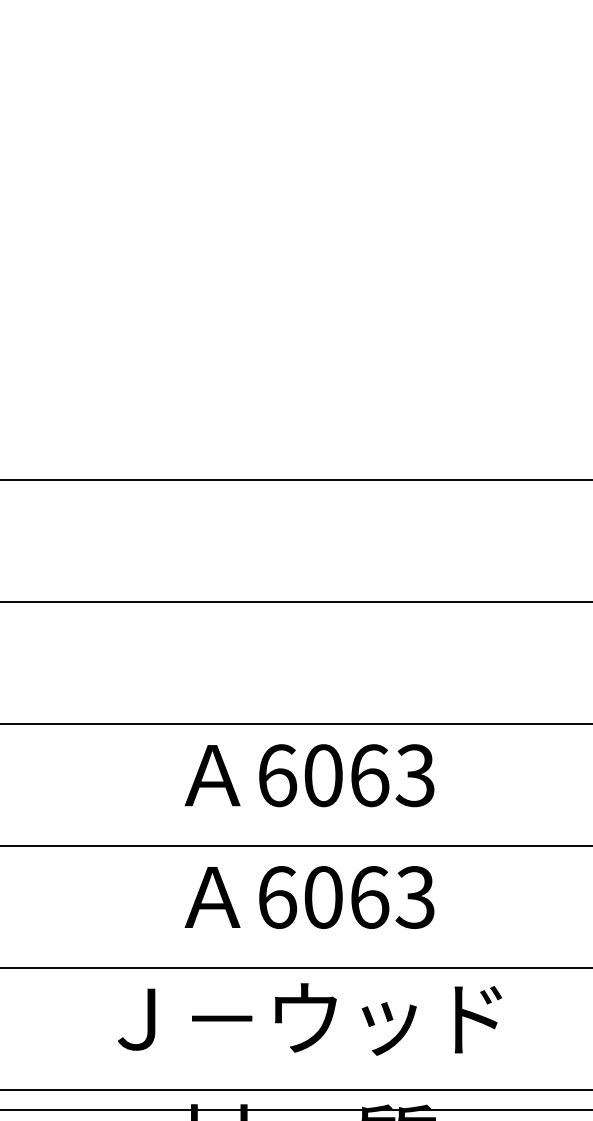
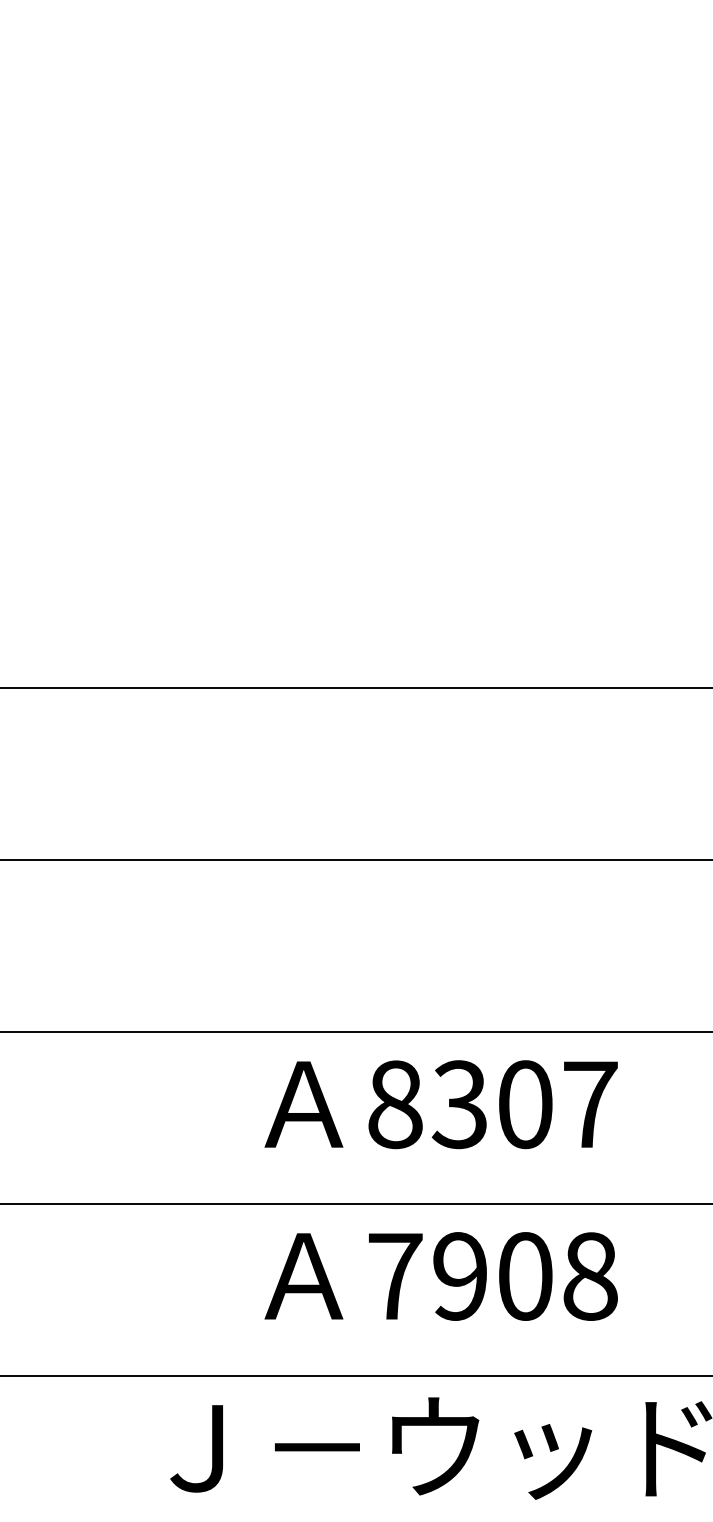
text: (346, 775) -> (492, 1104), 6063 -> 8307
text: (346, 897) -> (492, 1276), 6063 -> 7908

